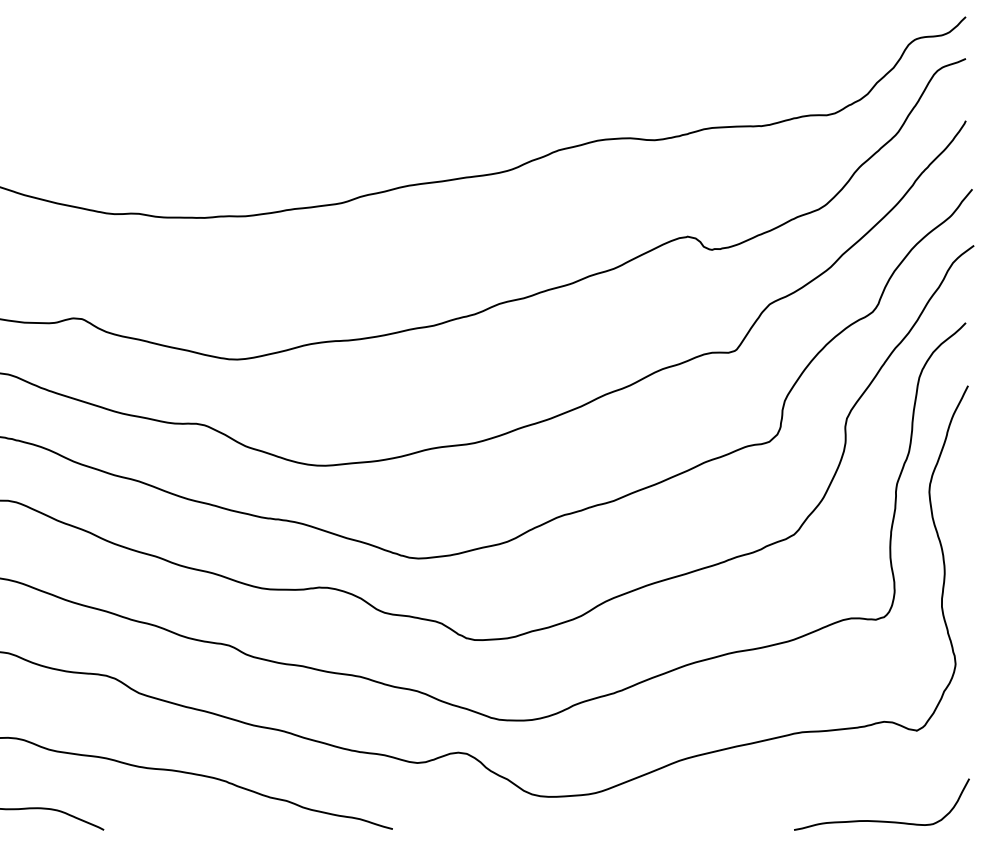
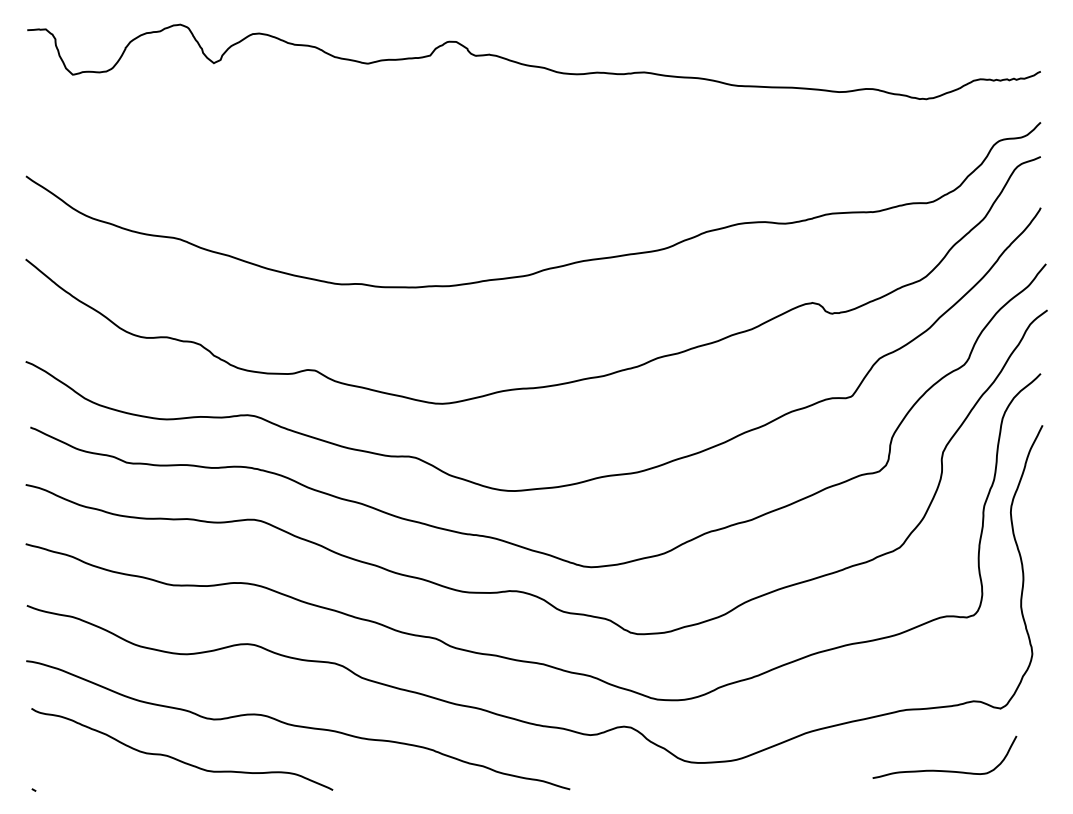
curve: (881, 820) -> (944, 770), moved

